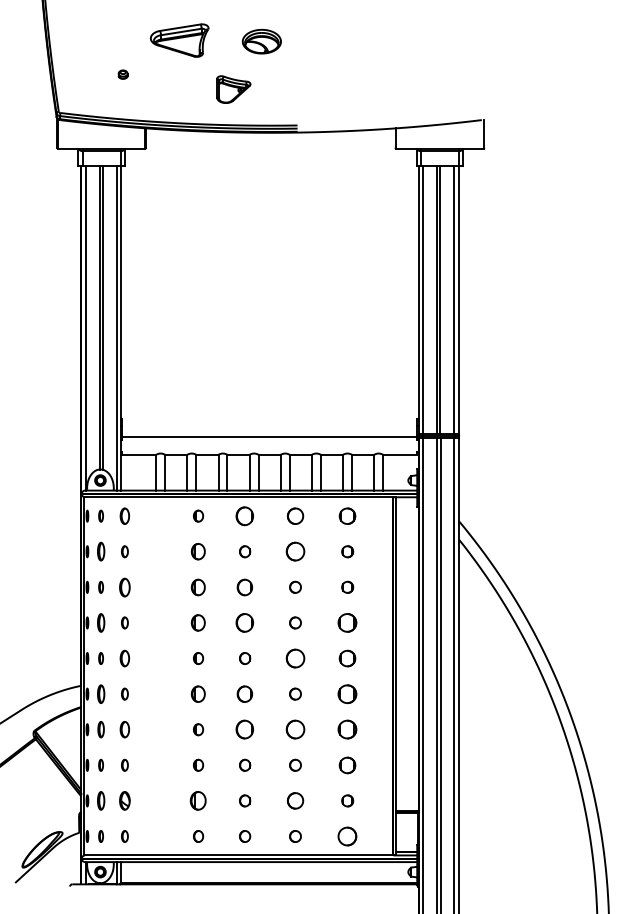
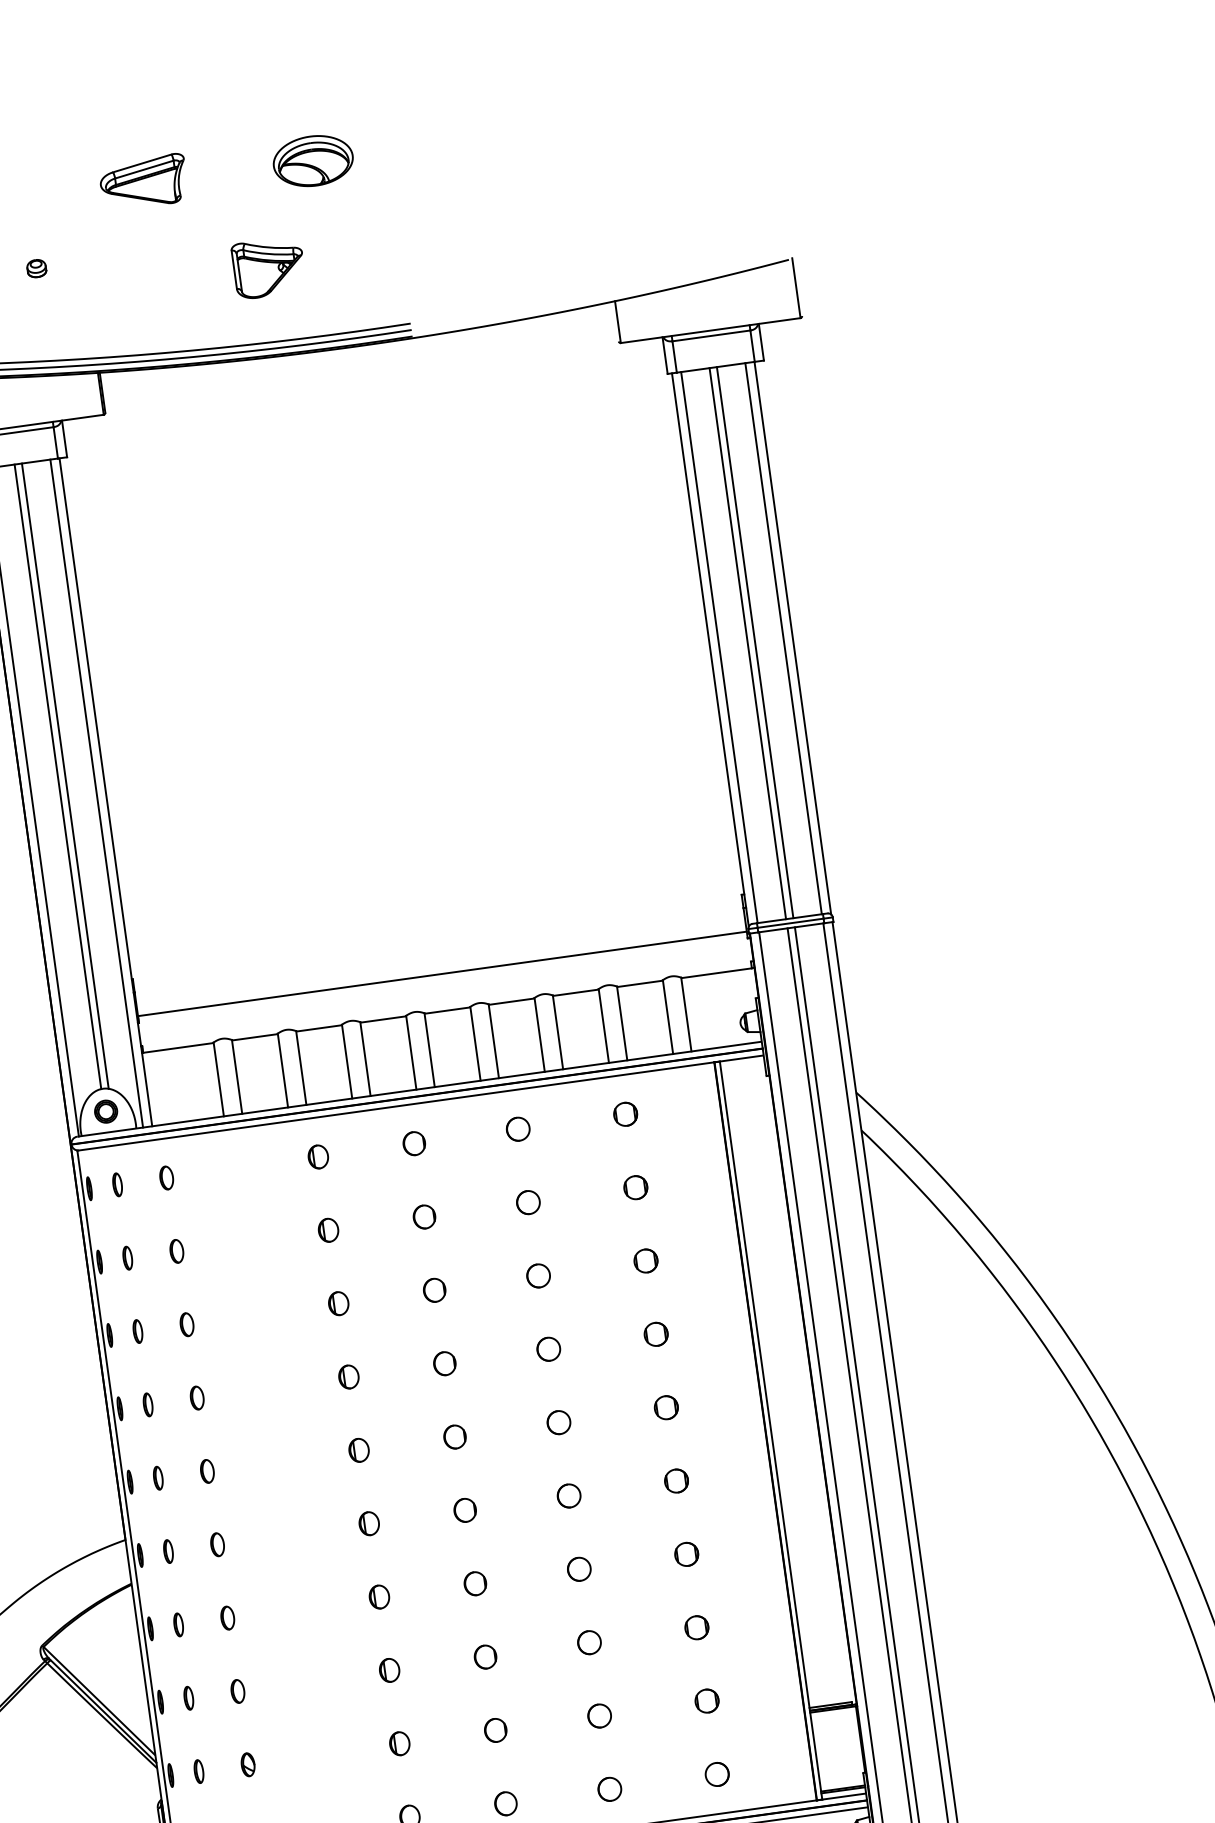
part: (179, 40) -> (143, 182), size x0.71
part: (124, 515) -> (165, 1176), size x0.71
part: (245, 515) -> (414, 1142), size x0.62
part: (295, 515) -> (518, 1127), size x0.71
part: (347, 515) -> (625, 1112), size x0.71
part: (100, 551) -> (126, 1257), size x0.62
part: (198, 551) -> (328, 1229), size x0.71
part: (295, 551) -> (528, 1202), size x0.62
part: (124, 586) -> (185, 1323), size x0.62
part: (198, 586) -> (338, 1301), size x0.71
part: (245, 586) -> (435, 1288), size x0.71
part: (100, 622) -> (146, 1404), size x0.62
part: (198, 622) -> (348, 1376), size x0.71
part: (245, 622) -> (445, 1362), size x0.62
part: (347, 622) -> (655, 1333), size x0.62
part: (124, 658) -> (206, 1471), size x0.71
part: (295, 658) -> (558, 1422), size x0.62
part: (347, 658) -> (666, 1407), size x0.71
part: (100, 693) -> (167, 1550), size x0.62
part: (198, 693) -> (369, 1522), size x0.71
part: (245, 693) -> (465, 1508), size x0.71
part: (347, 693) -> (676, 1479), size x0.62
part: (100, 729) -> (177, 1624), size x0.71
part: (124, 729) -> (226, 1617), size x0.71
part: (245, 729) -> (476, 1583), size x0.62
part: (295, 729) -> (579, 1568), size x0.62
part: (347, 729) -> (686, 1553), size x0.62
part: (347, 764) -> (696, 1626), size x0.71
part: (100, 800) -> (197, 1770), size x0.62
part: (124, 800) -> (247, 1764), size x0.62
part: (198, 800) -> (399, 1742), size x0.62
part: (295, 800) -> (599, 1715), size x0.71
part: (347, 836) -> (716, 1774), size x0.62

